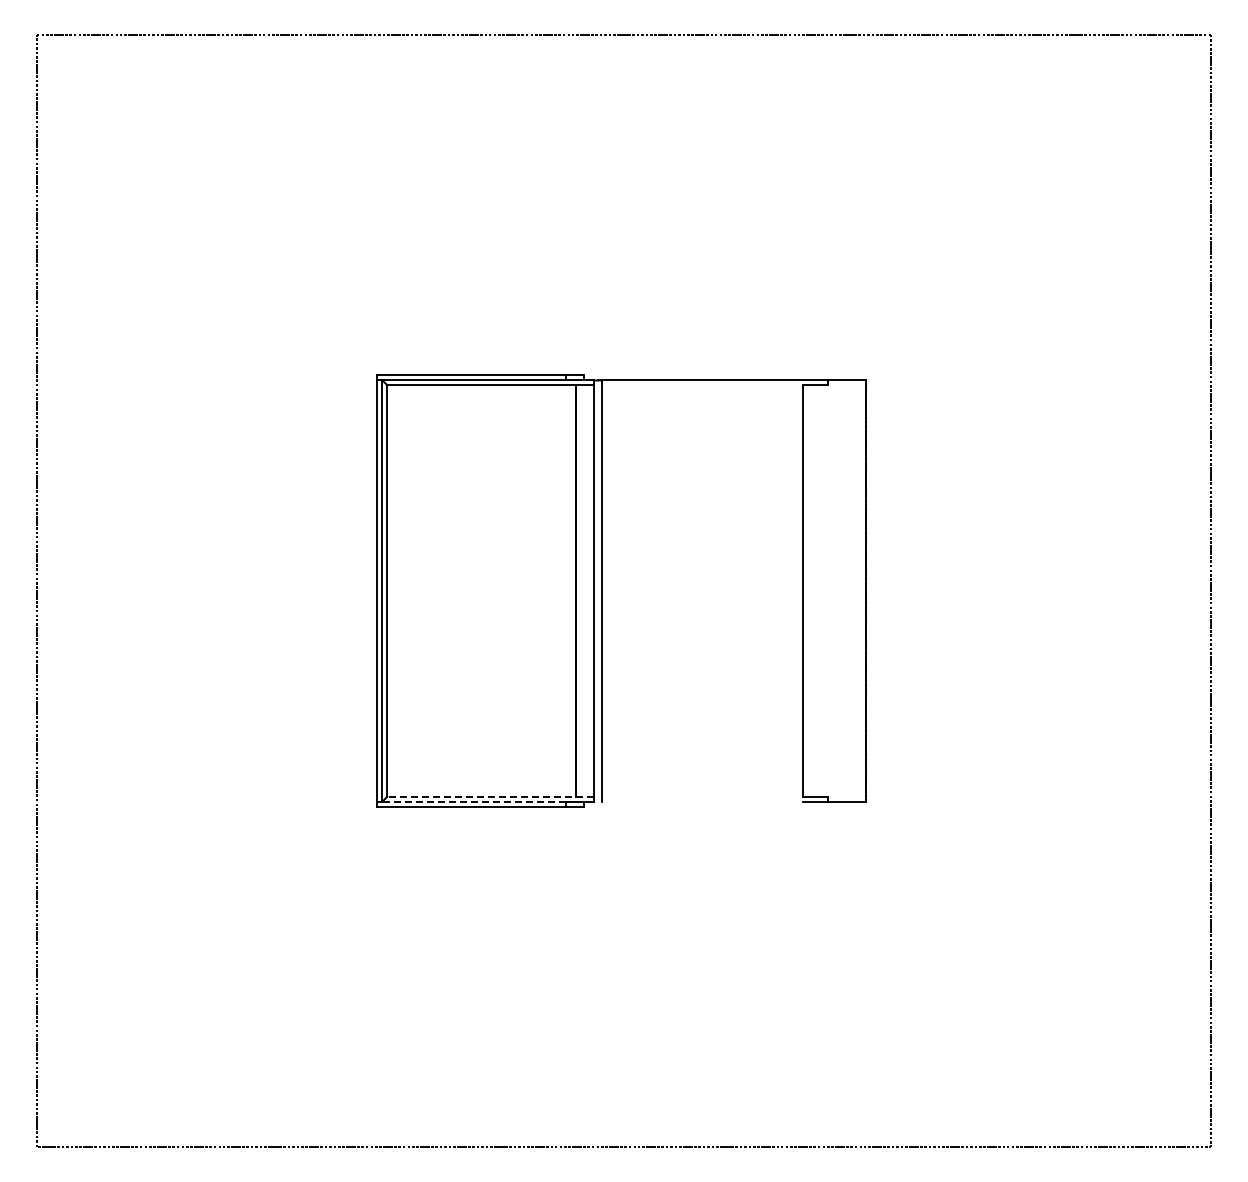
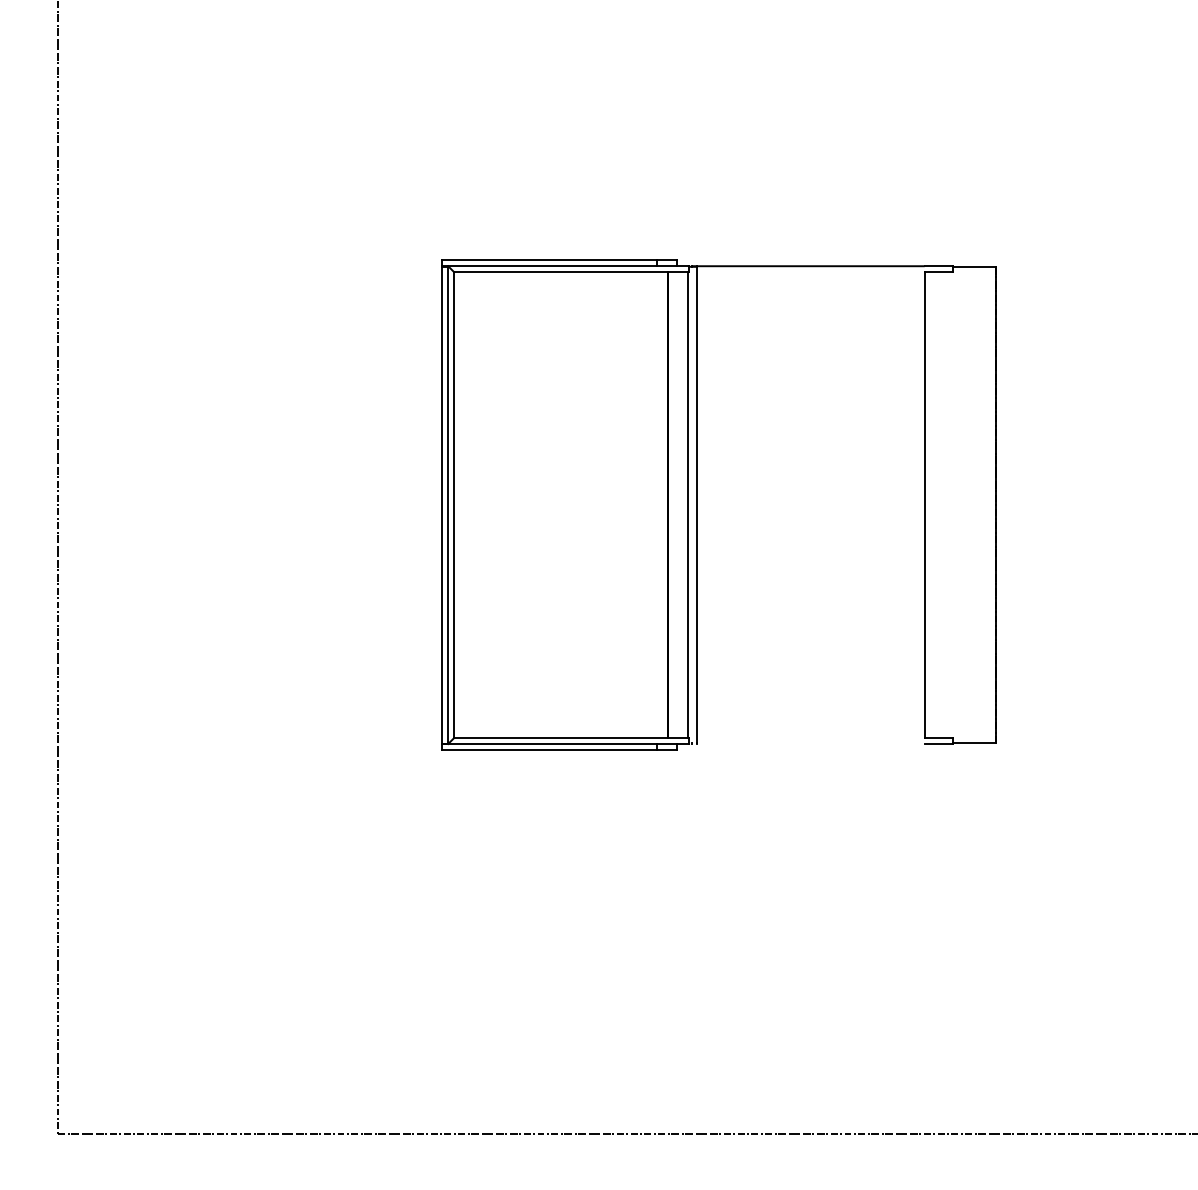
line: (490, 796) -> (570, 737), dashed -> solid
line: (471, 802) -> (549, 744), dashed -> solid

